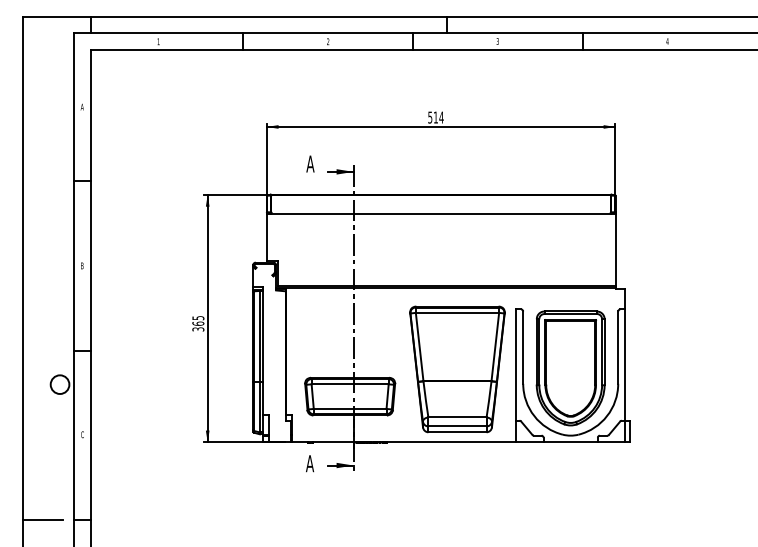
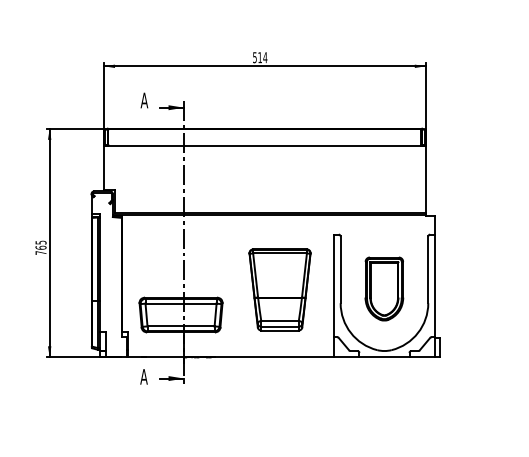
text: (198, 329) -> (41, 253), 365 -> 765
part: (570, 368) -> (384, 289), size x0.6
part: (457, 369) -> (280, 289), size x0.7

